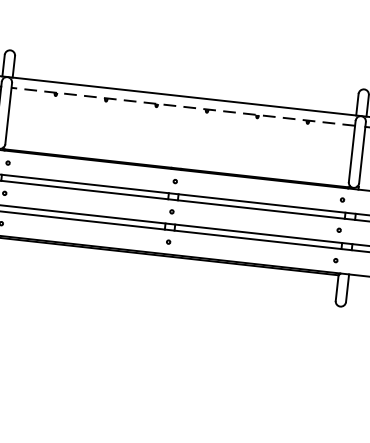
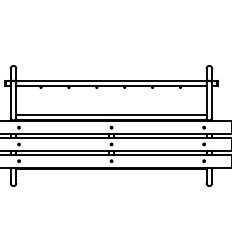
line: (183, 107) -> (111, 86), dashed -> solid
line: (177, 157) -> (111, 114), added

